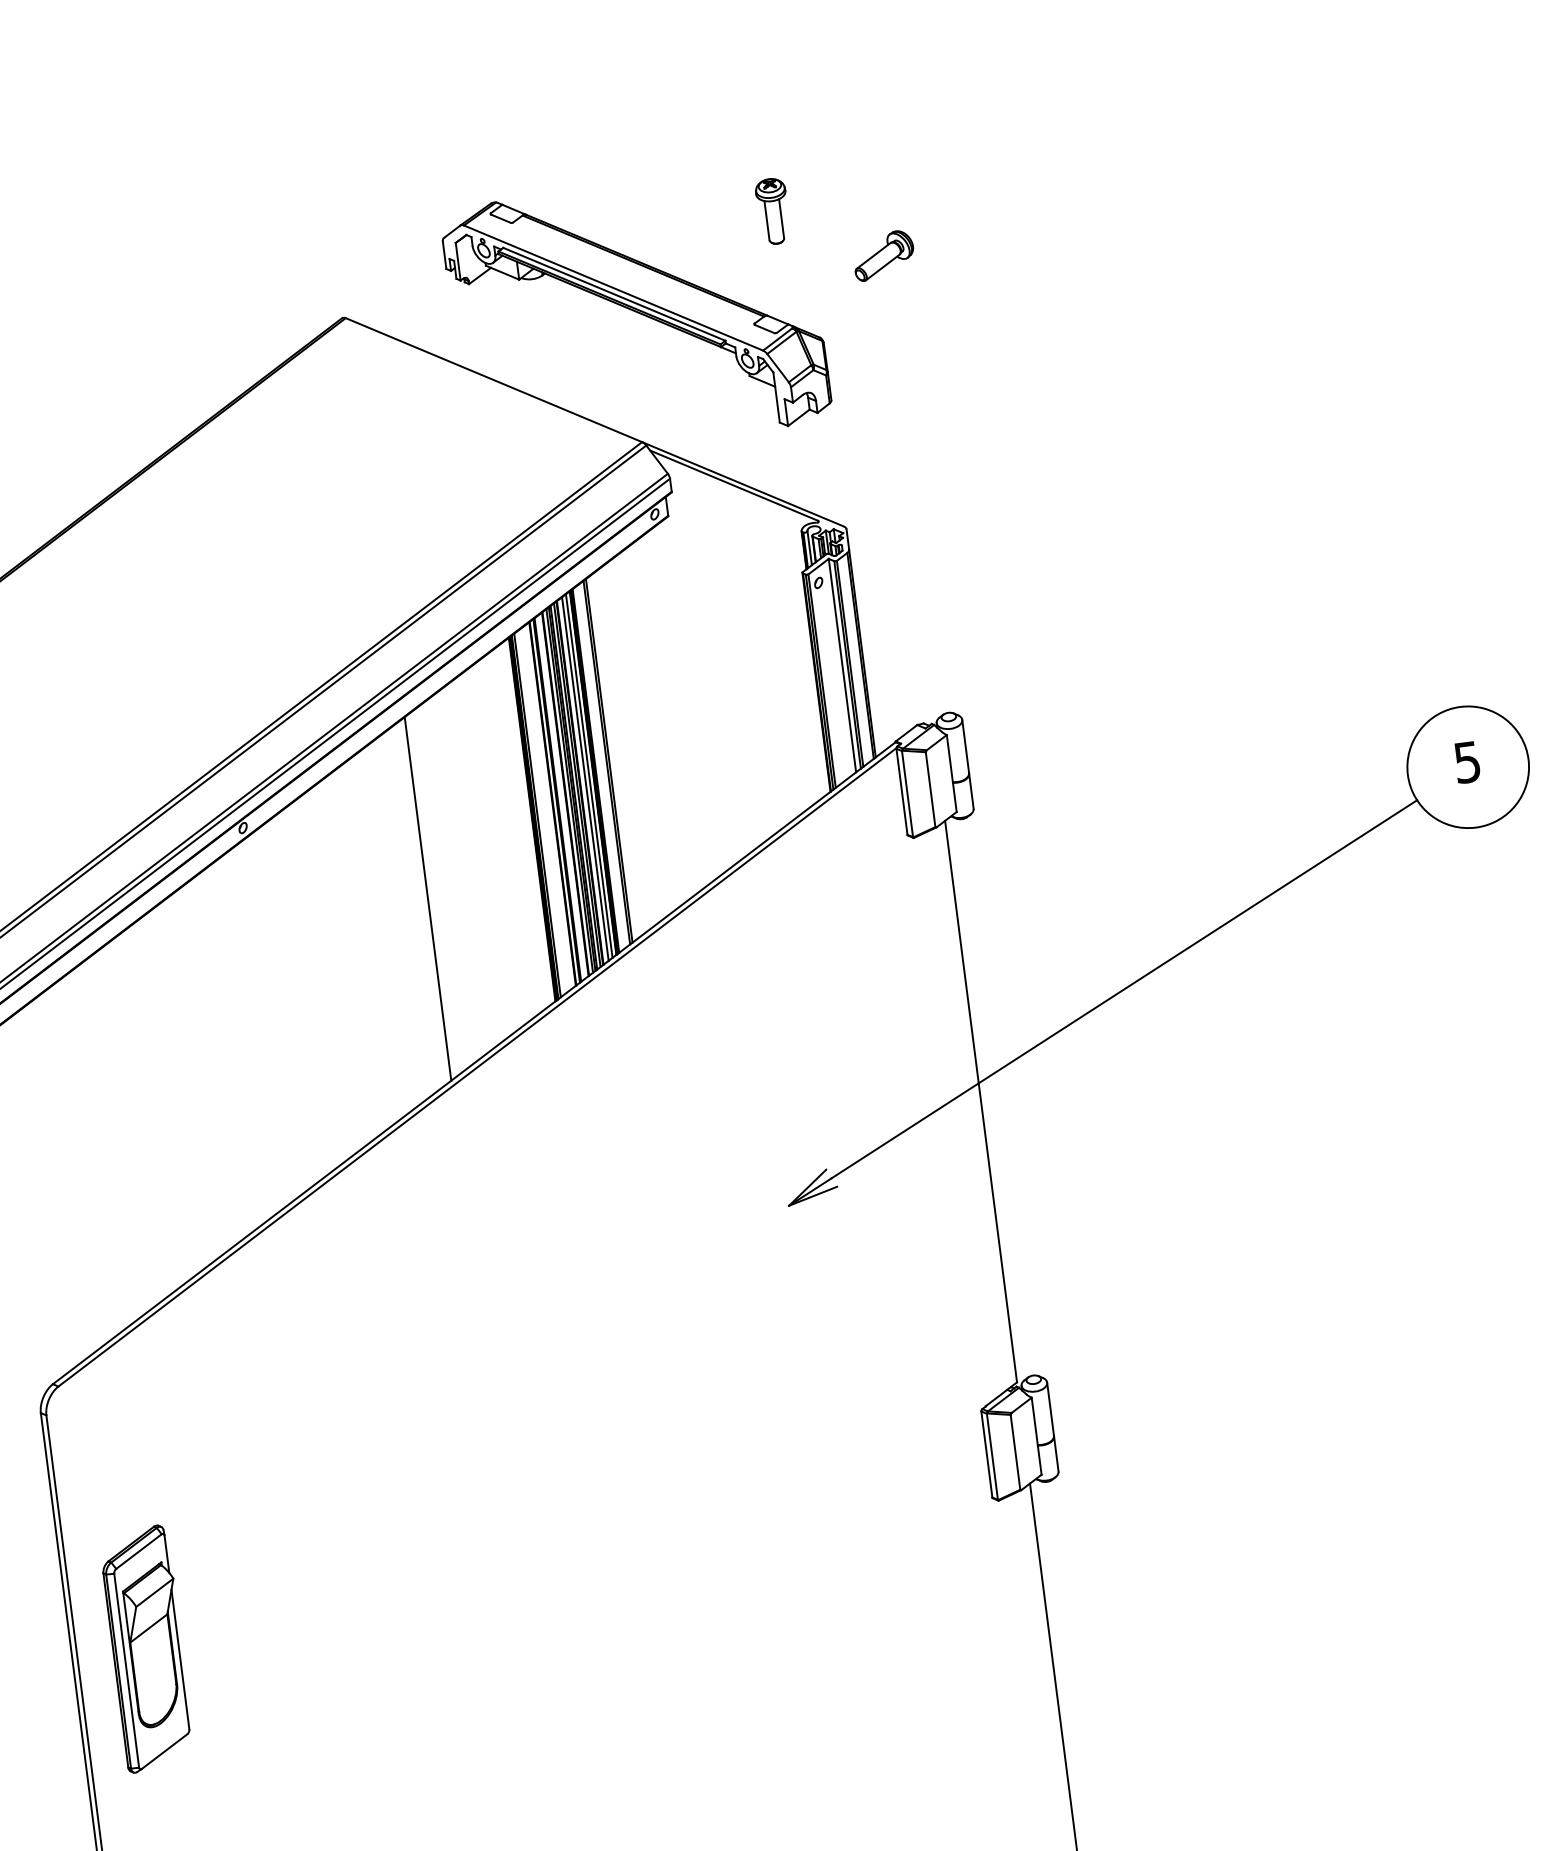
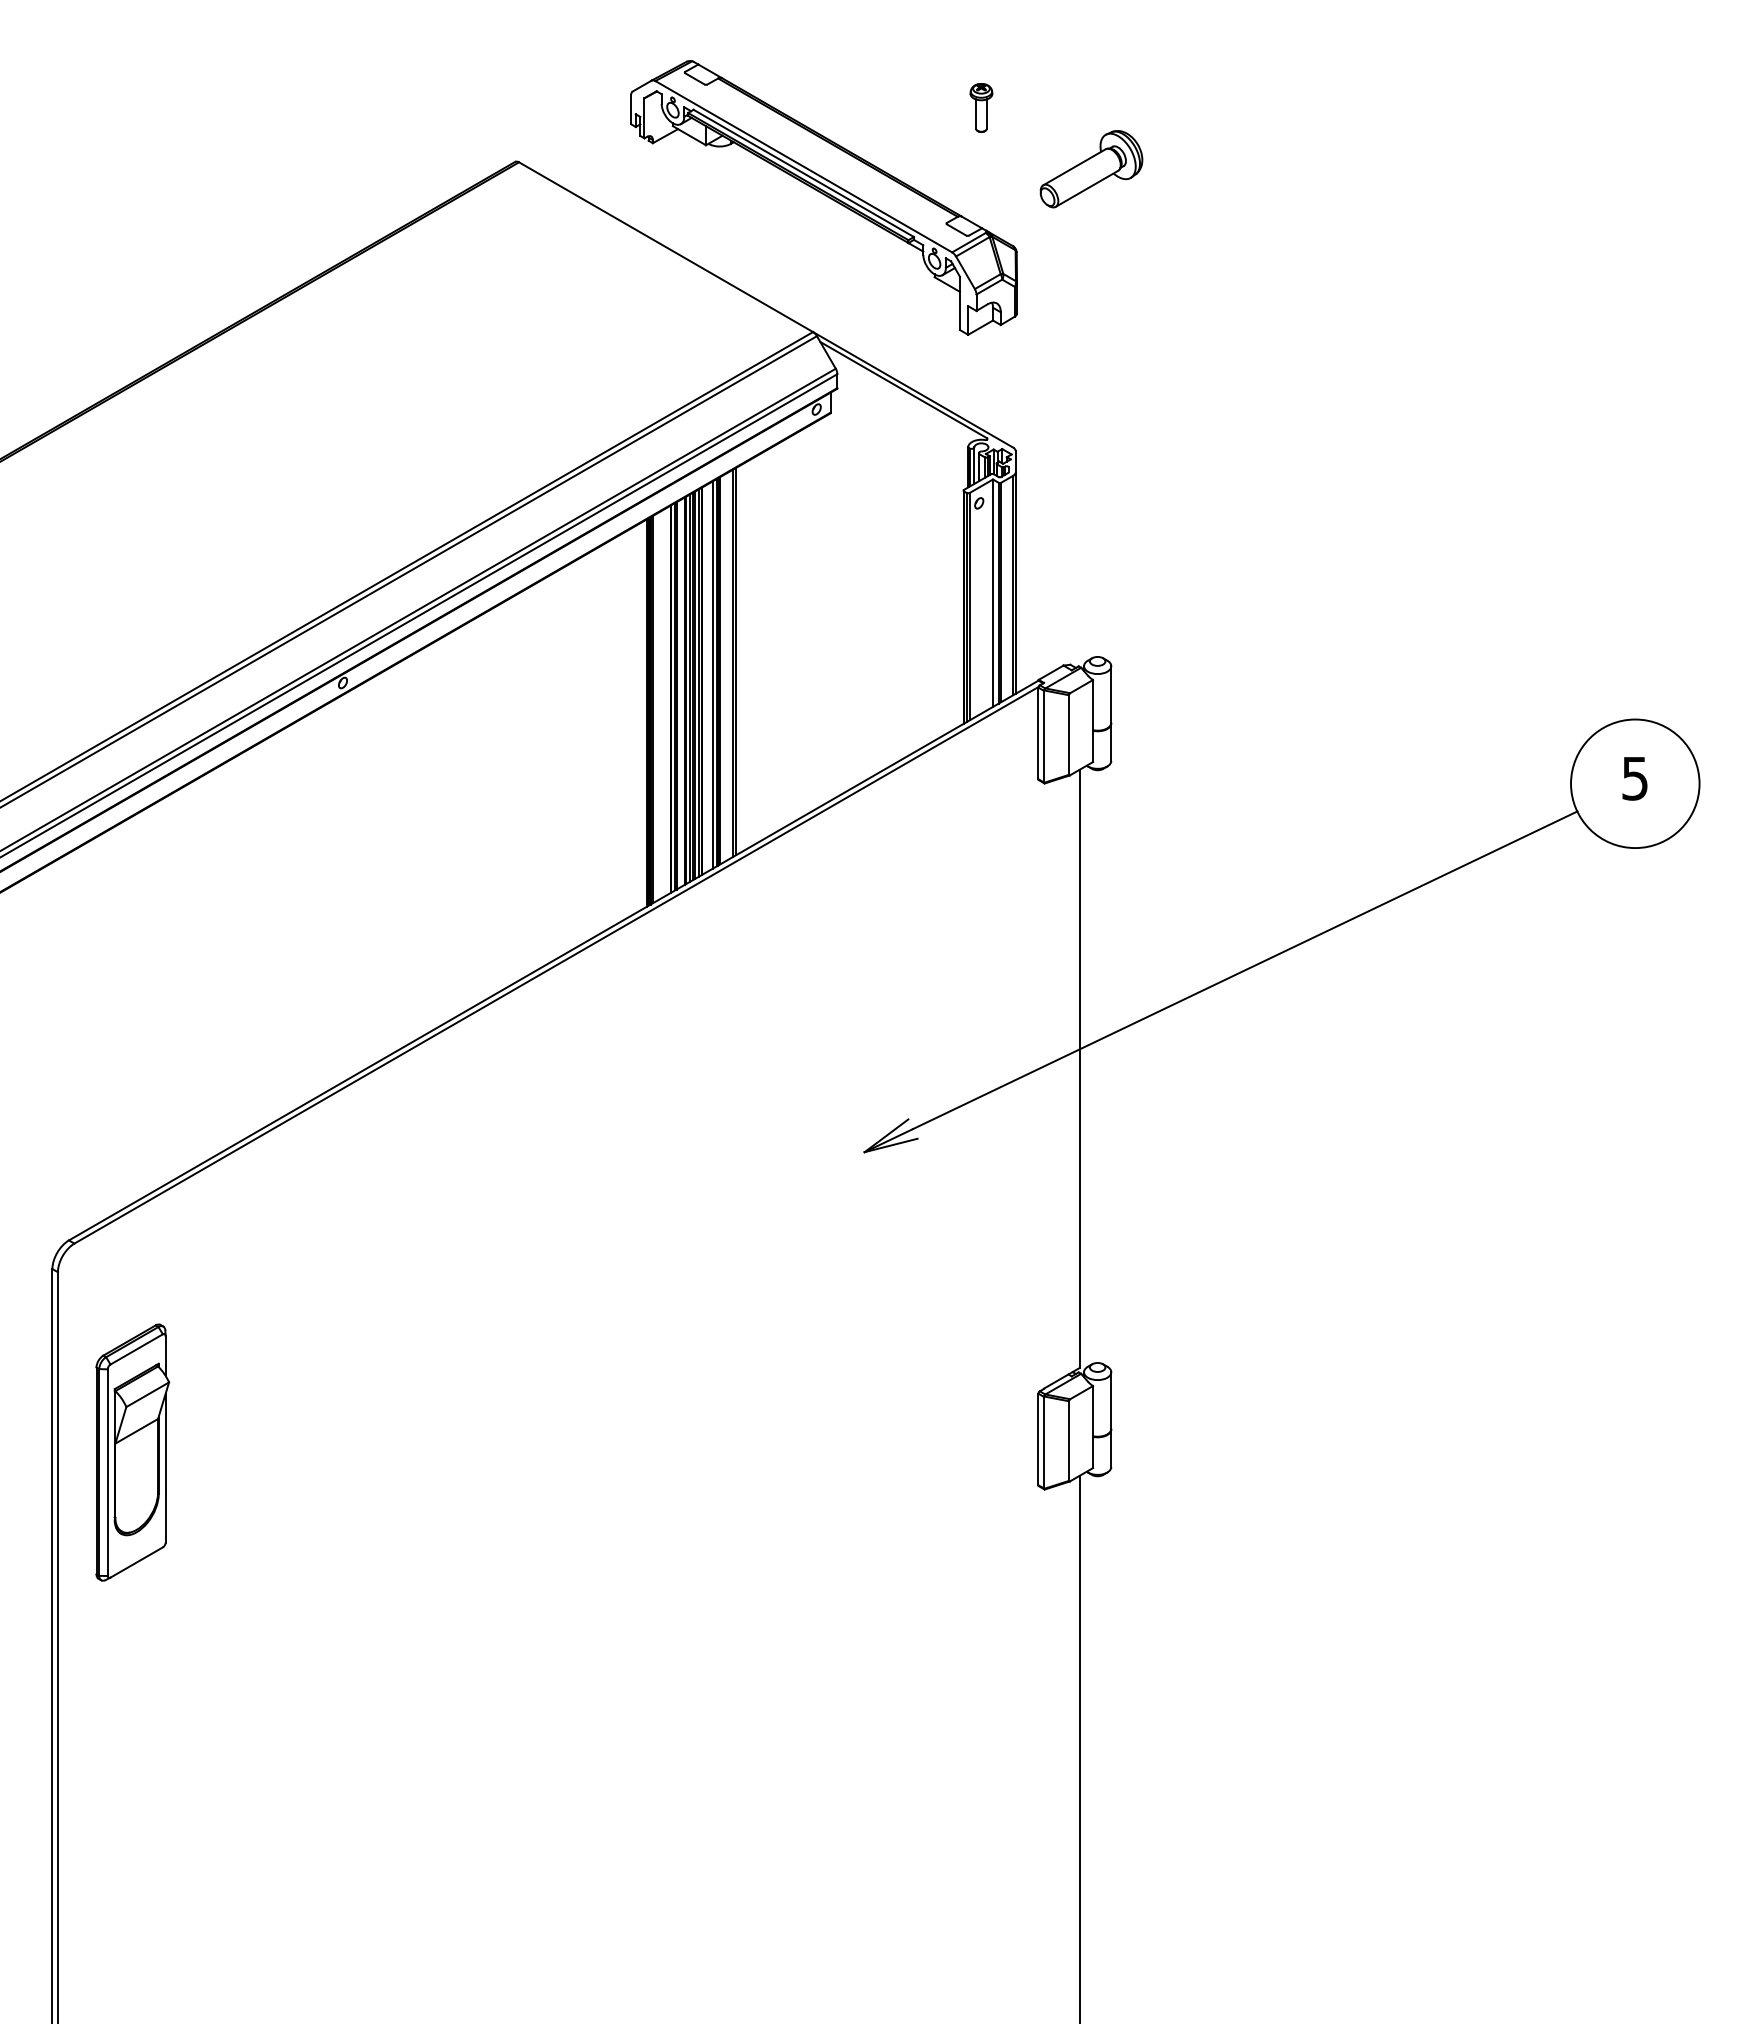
part: (773, 211) -> (981, 107), size x0.7
part: (883, 255) -> (1091, 168), size x1.6
line: (585, 778) -> (708, 677), removed
line: (428, 898) -> (527, 781), removed
part: (147, 1648) -> (132, 1452), moved

